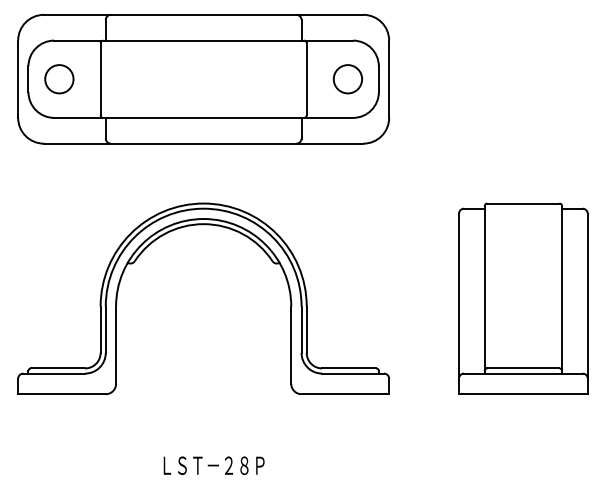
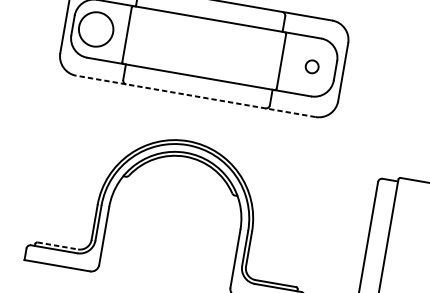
circle: (59, 79) -> (96, 29), size x1.6
circle: (347, 79) -> (311, 66), size x0.6
line: (203, 143) -> (195, 96), solid -> dashed
line: (58, 368) -> (58, 246), solid -> dashed

